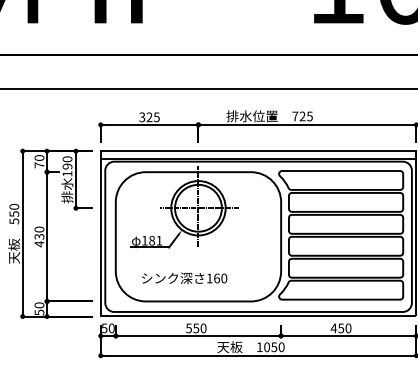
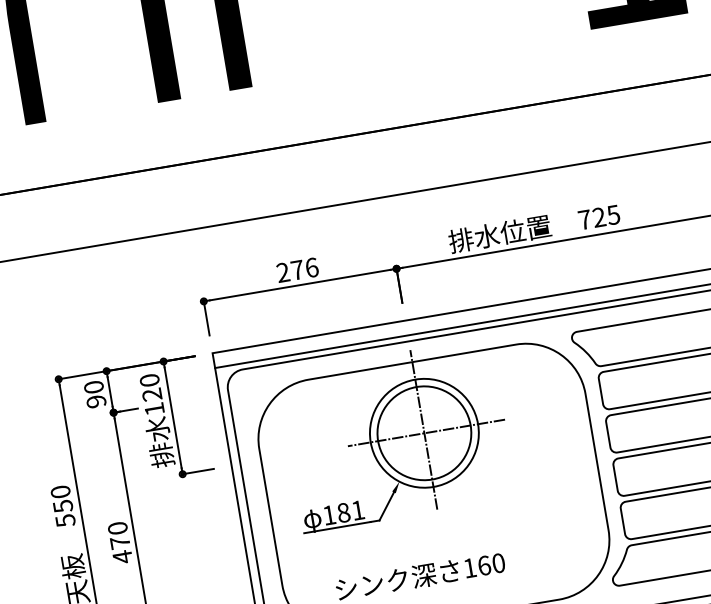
text: (149, 117) -> (297, 270), 325 -> 276
text: (39, 165) -> (96, 401), 70 -> 90
text: (67, 166) -> (152, 394), 190 -> 120
text: (39, 236) -> (120, 542), 430 -> 470

